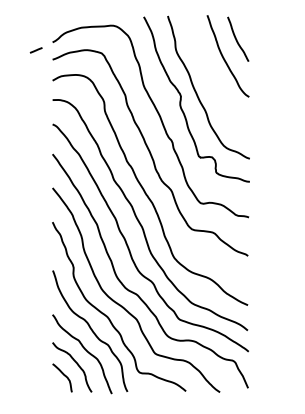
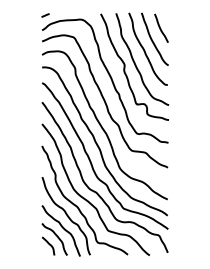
curve: (36, 50) -> (45, 15), moved
curve: (213, 73) -> (145, 50), added

